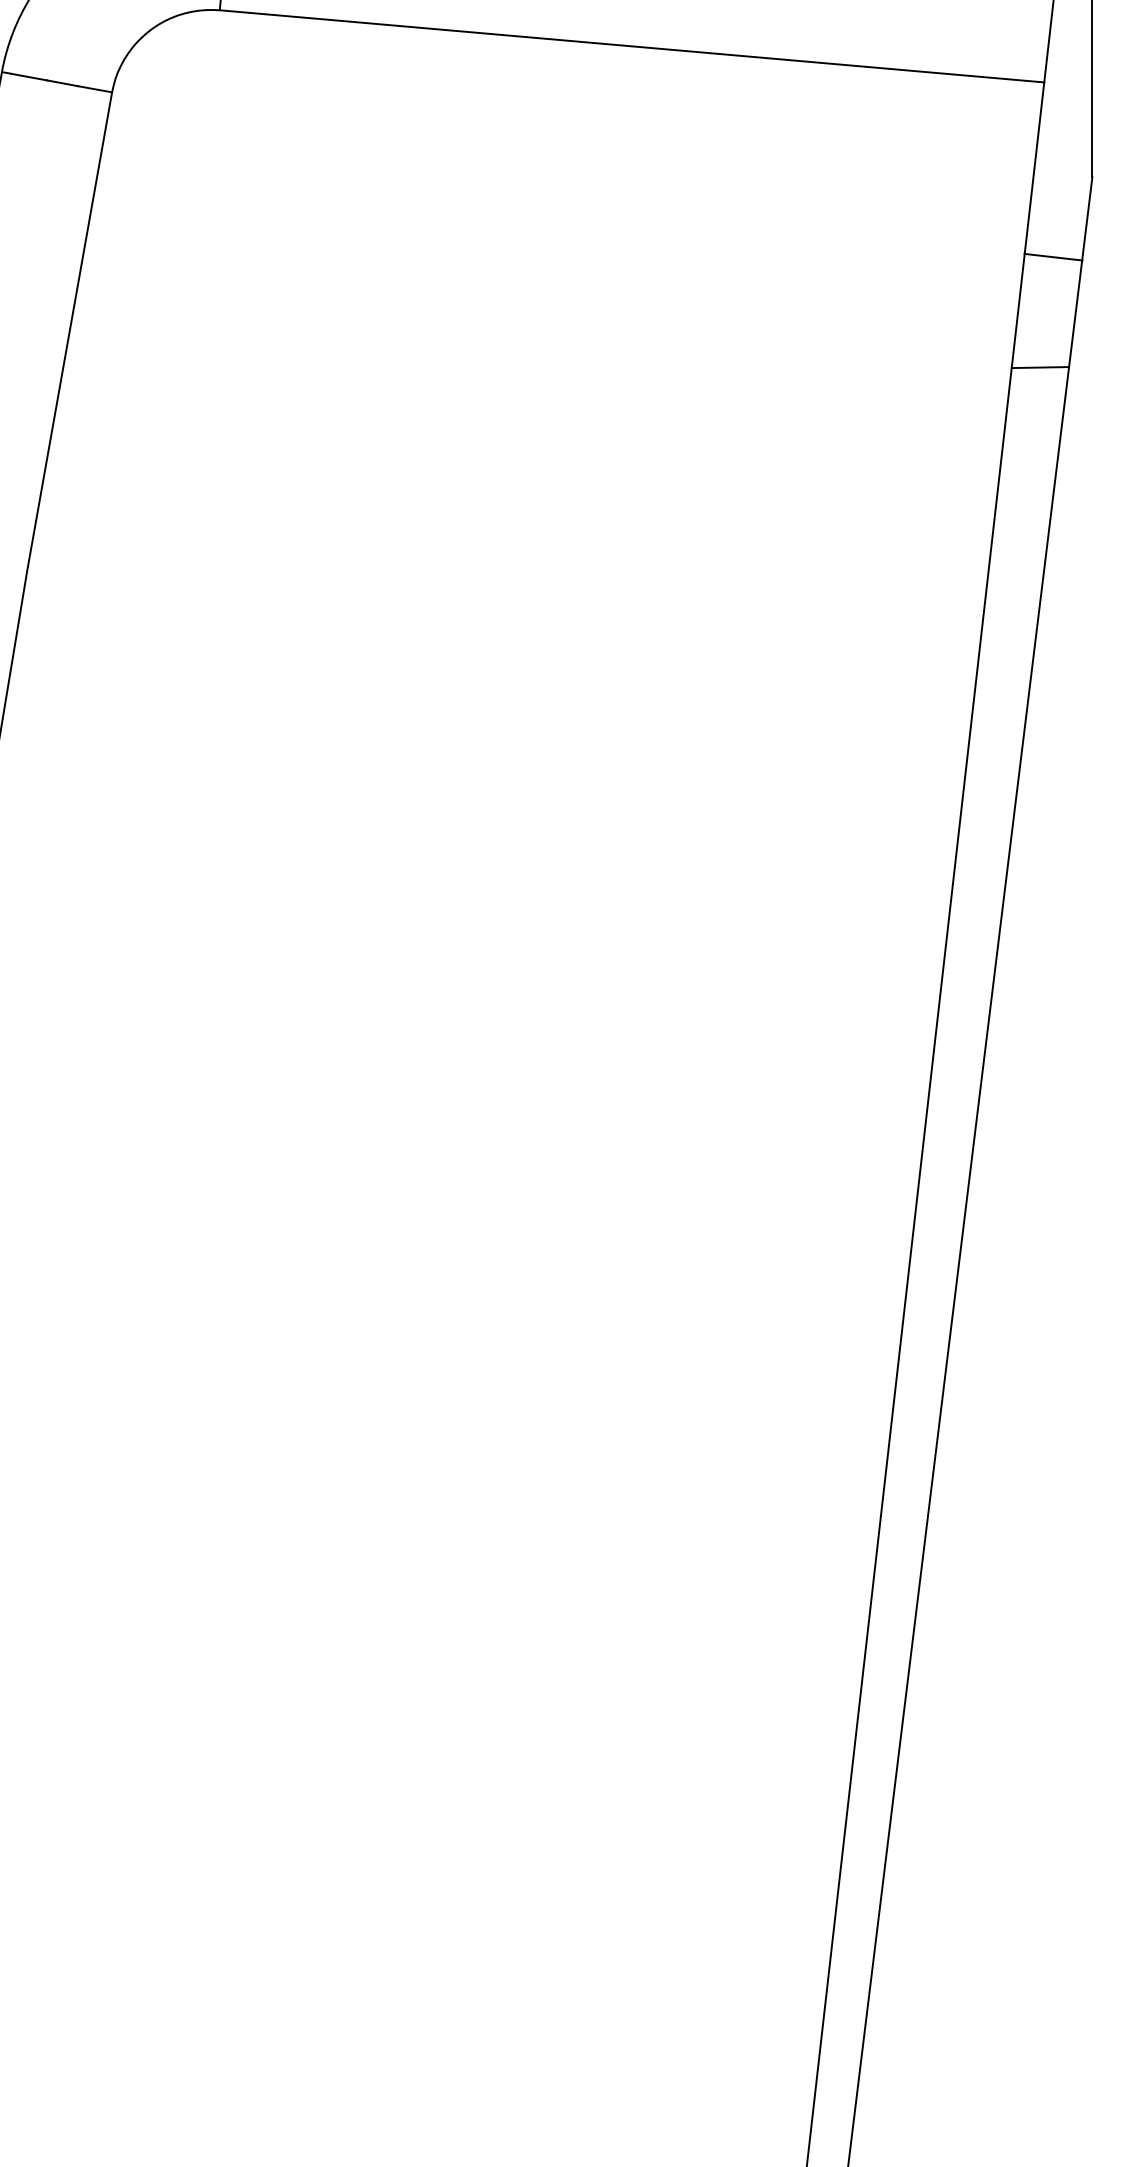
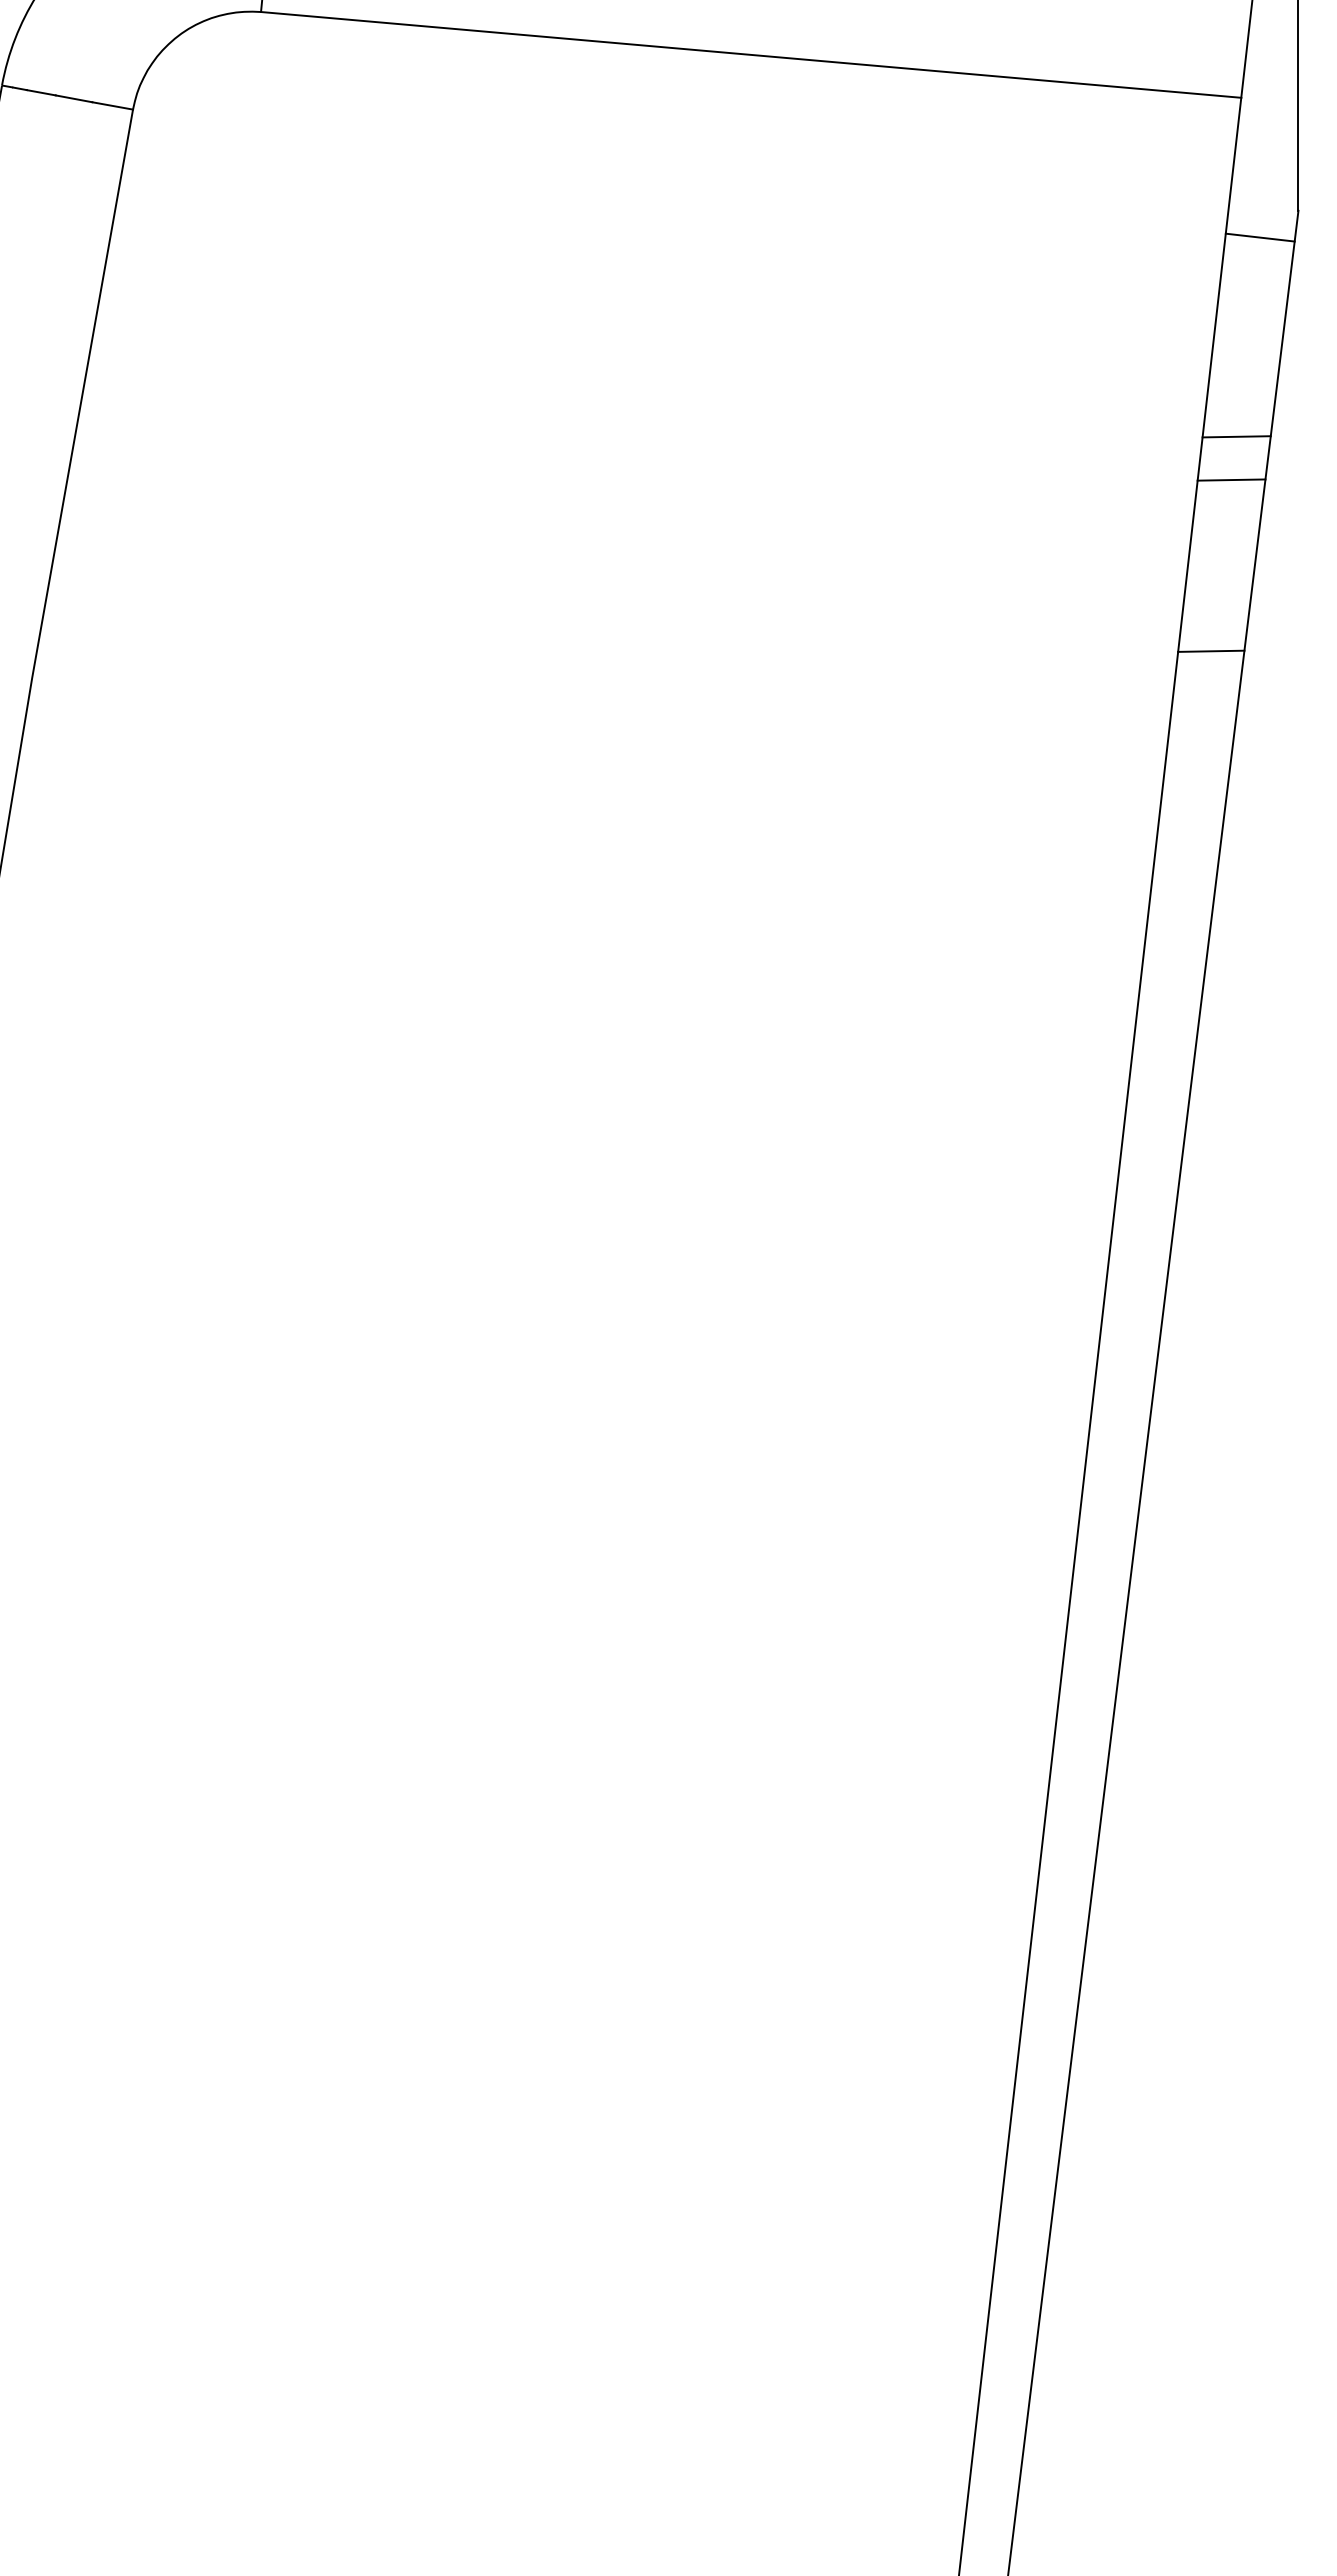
line: (1052, 257) -> (1259, 237), moved
line: (1036, 403) -> (1231, 479), added
line: (1019, 547) -> (1211, 650), added

